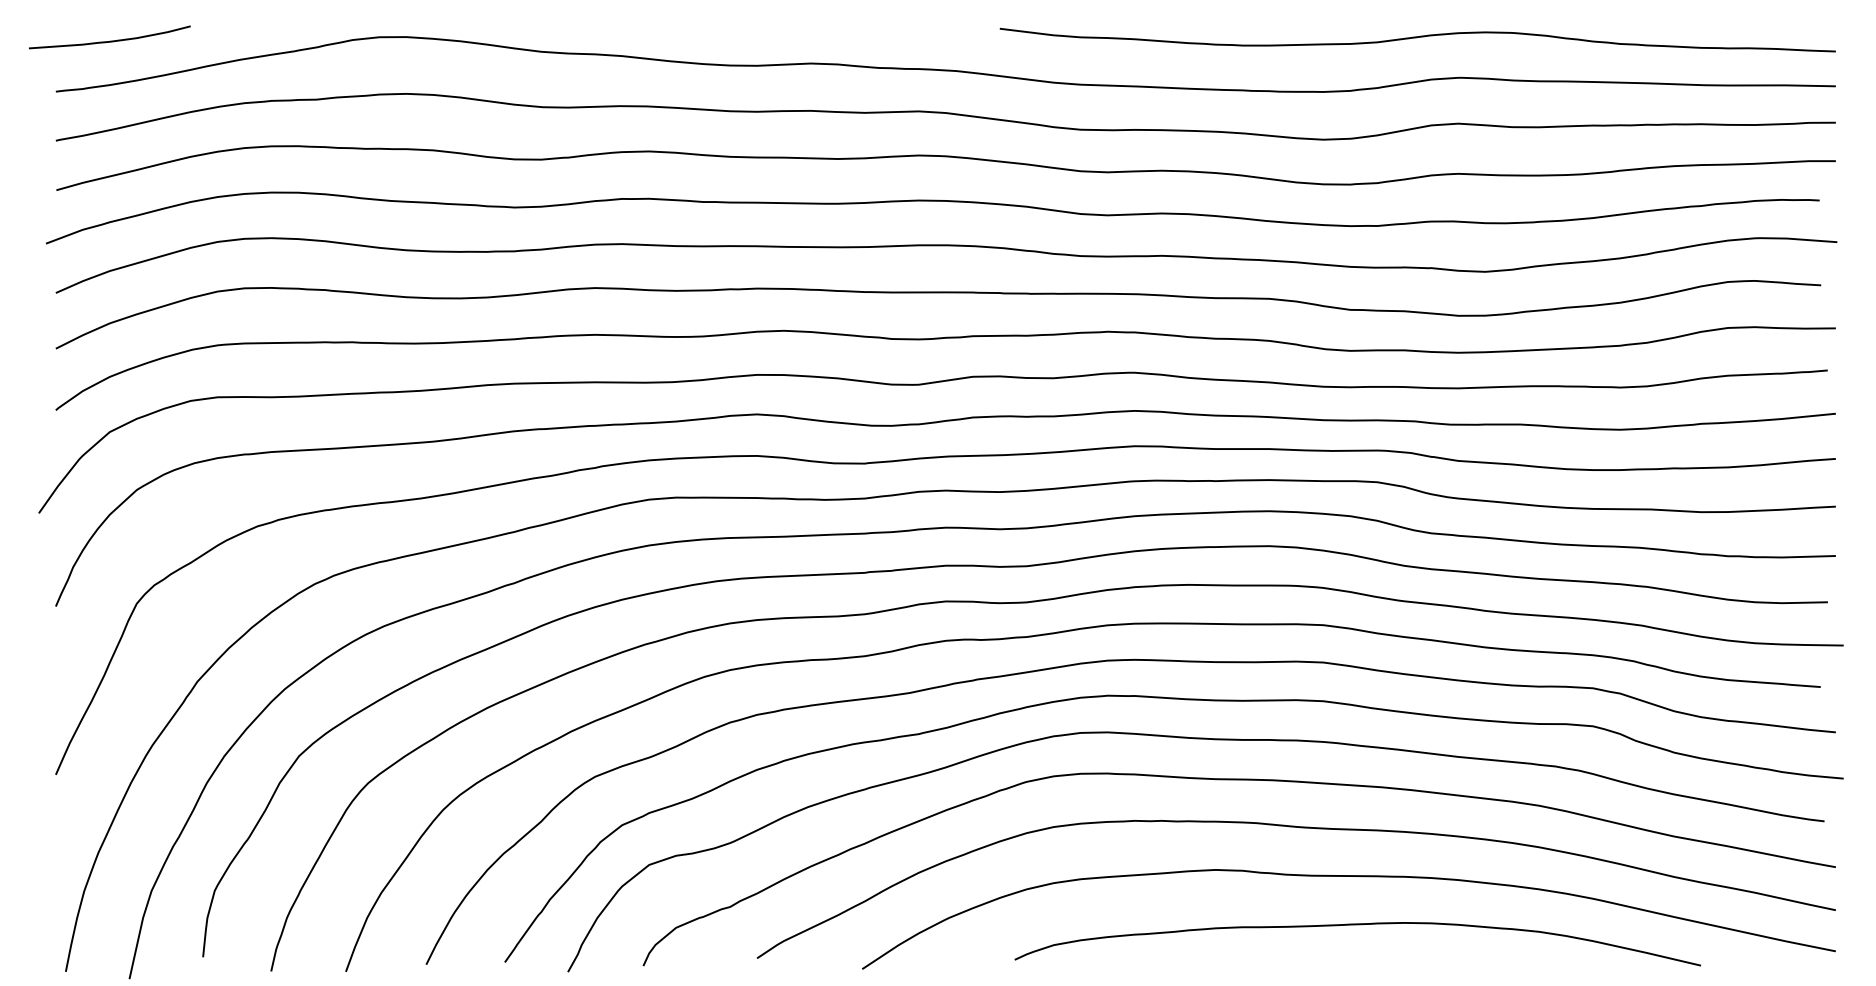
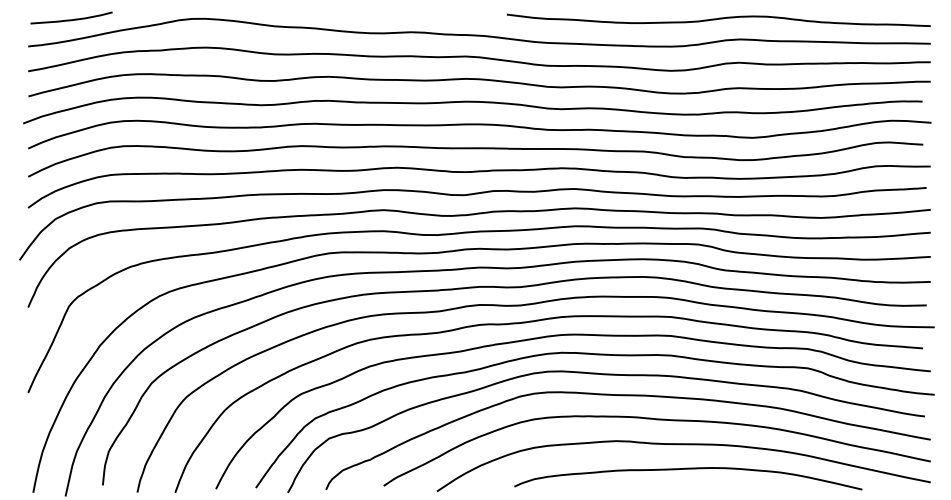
curve: (109, 40) -> (71, 19), moved

